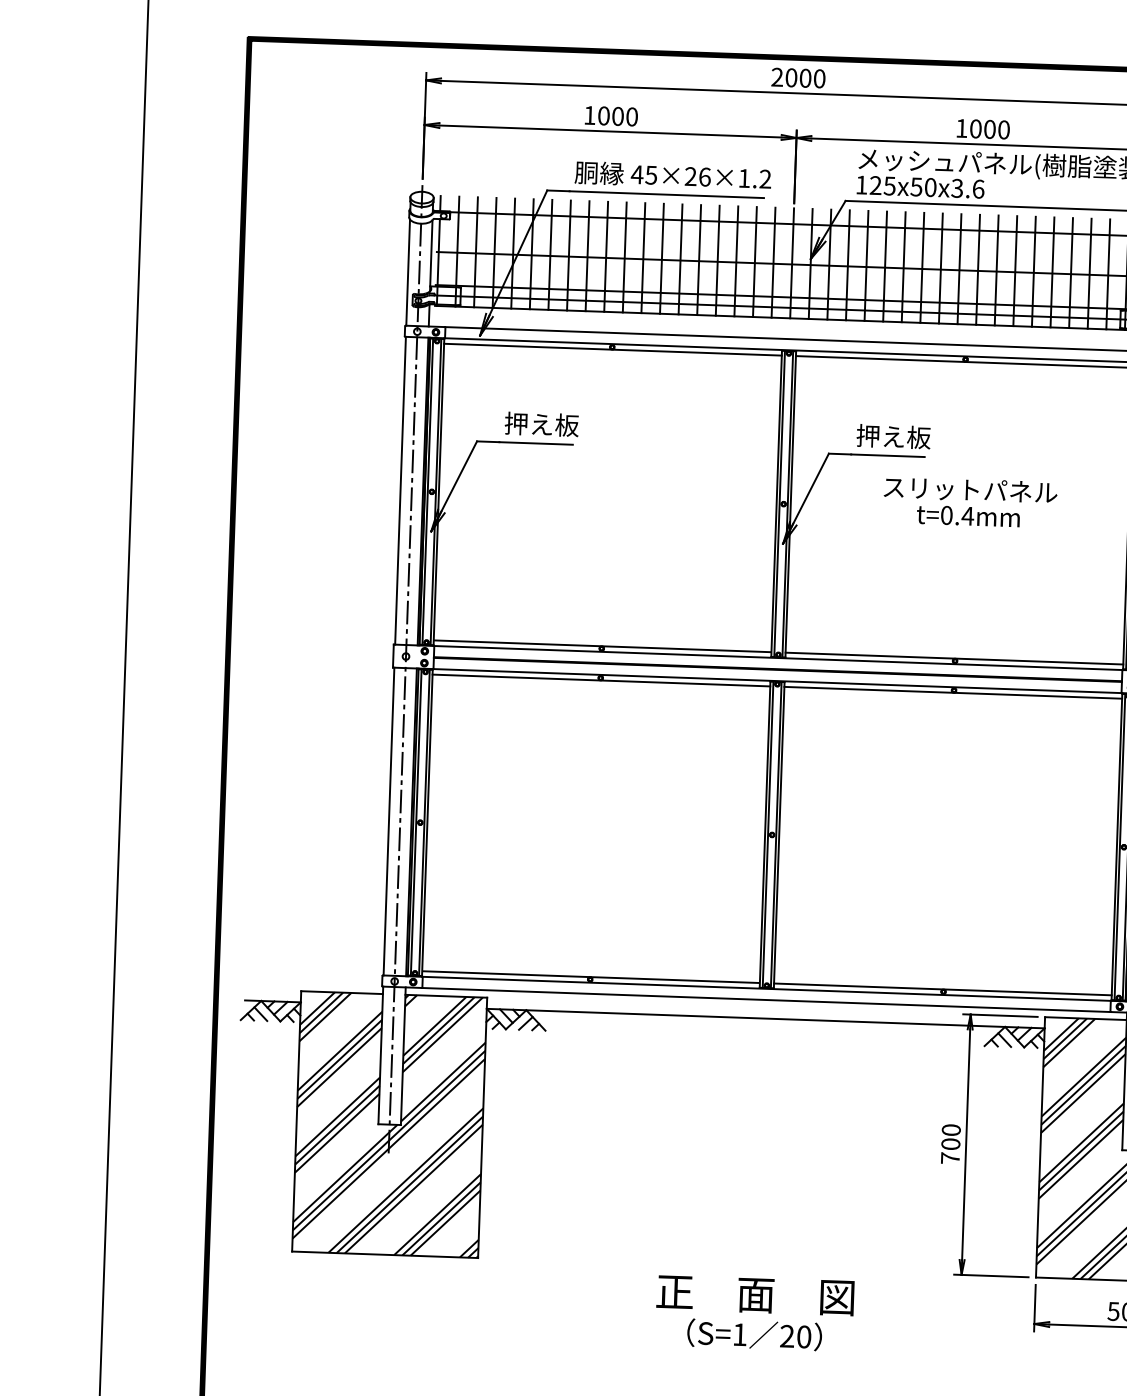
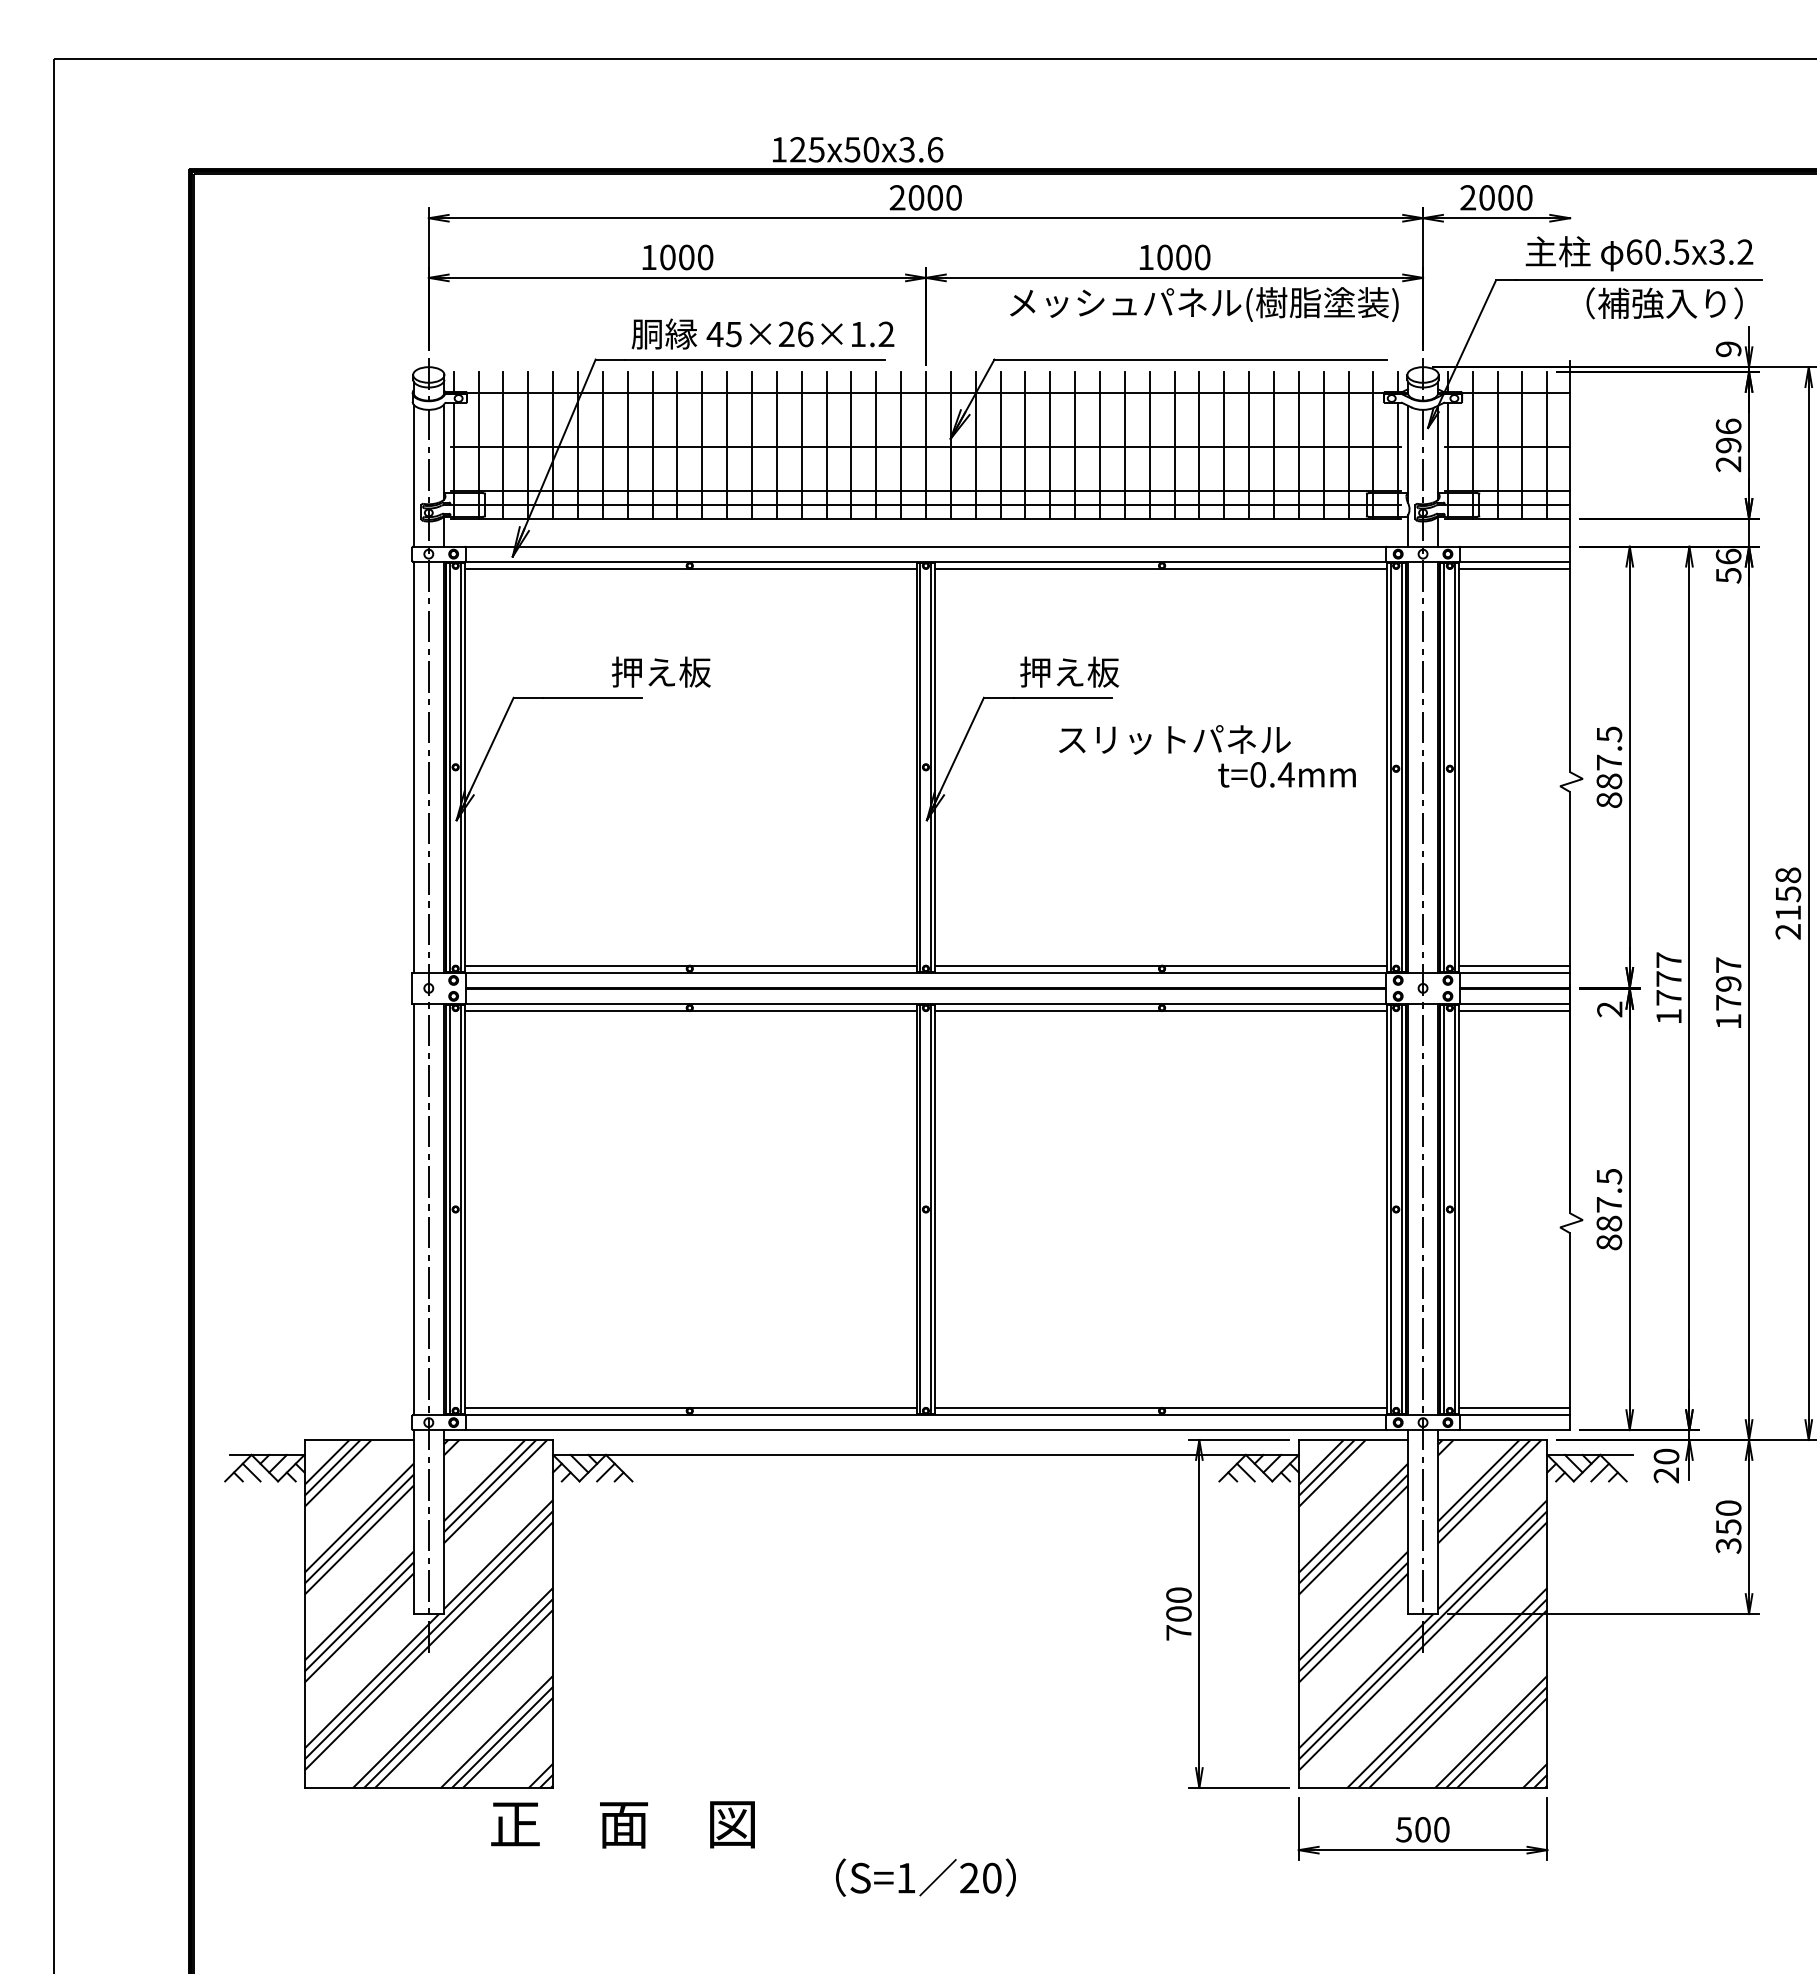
text: (921, 186) -> (858, 149), moved
text: (541, 423) -> (661, 671), moved
text: (967, 515) -> (1286, 774), moved
text: (755, 1295) -> (622, 1824), moved

